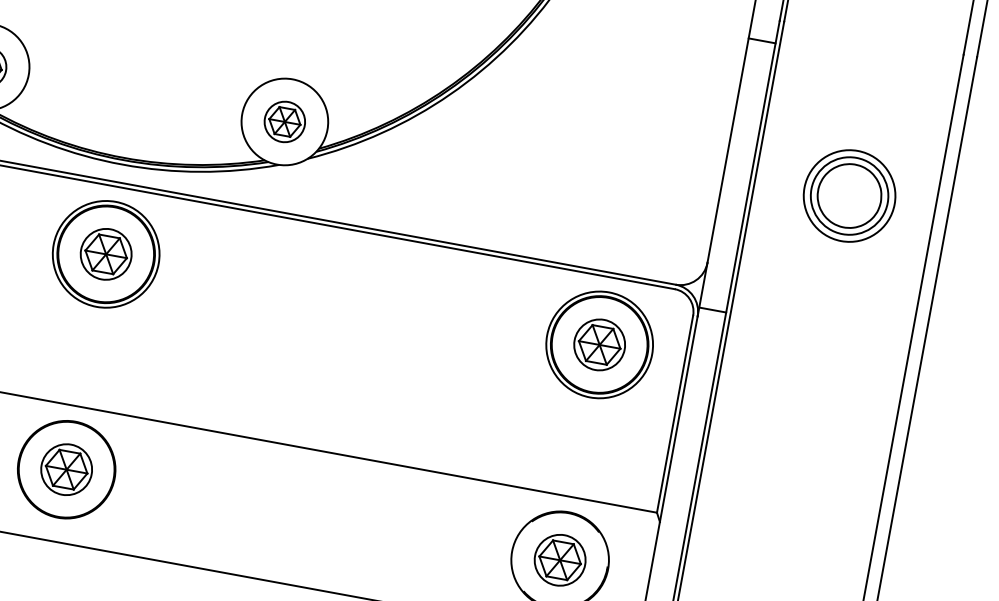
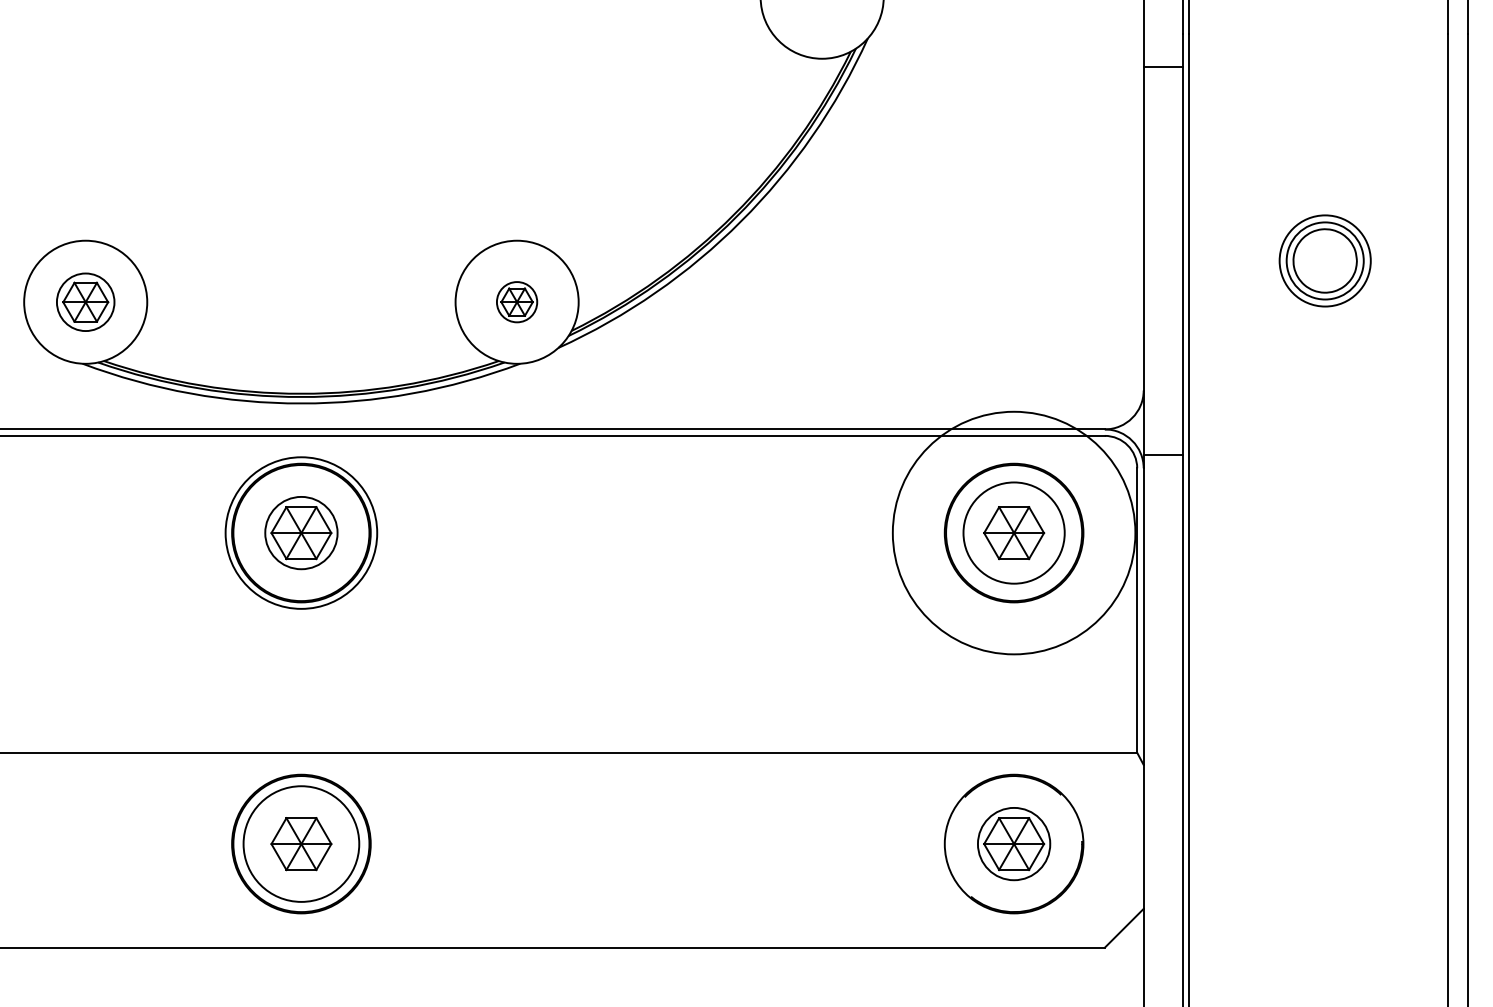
part: (284, 121) -> (516, 301), size x0.7
part: (849, 195) -> (1325, 260), size x0.7
circle: (599, 344) -> (1013, 532), size x1.4
circle: (599, 344) -> (1013, 532), size x1.6
circle: (66, 469) -> (301, 843), size x1.6

